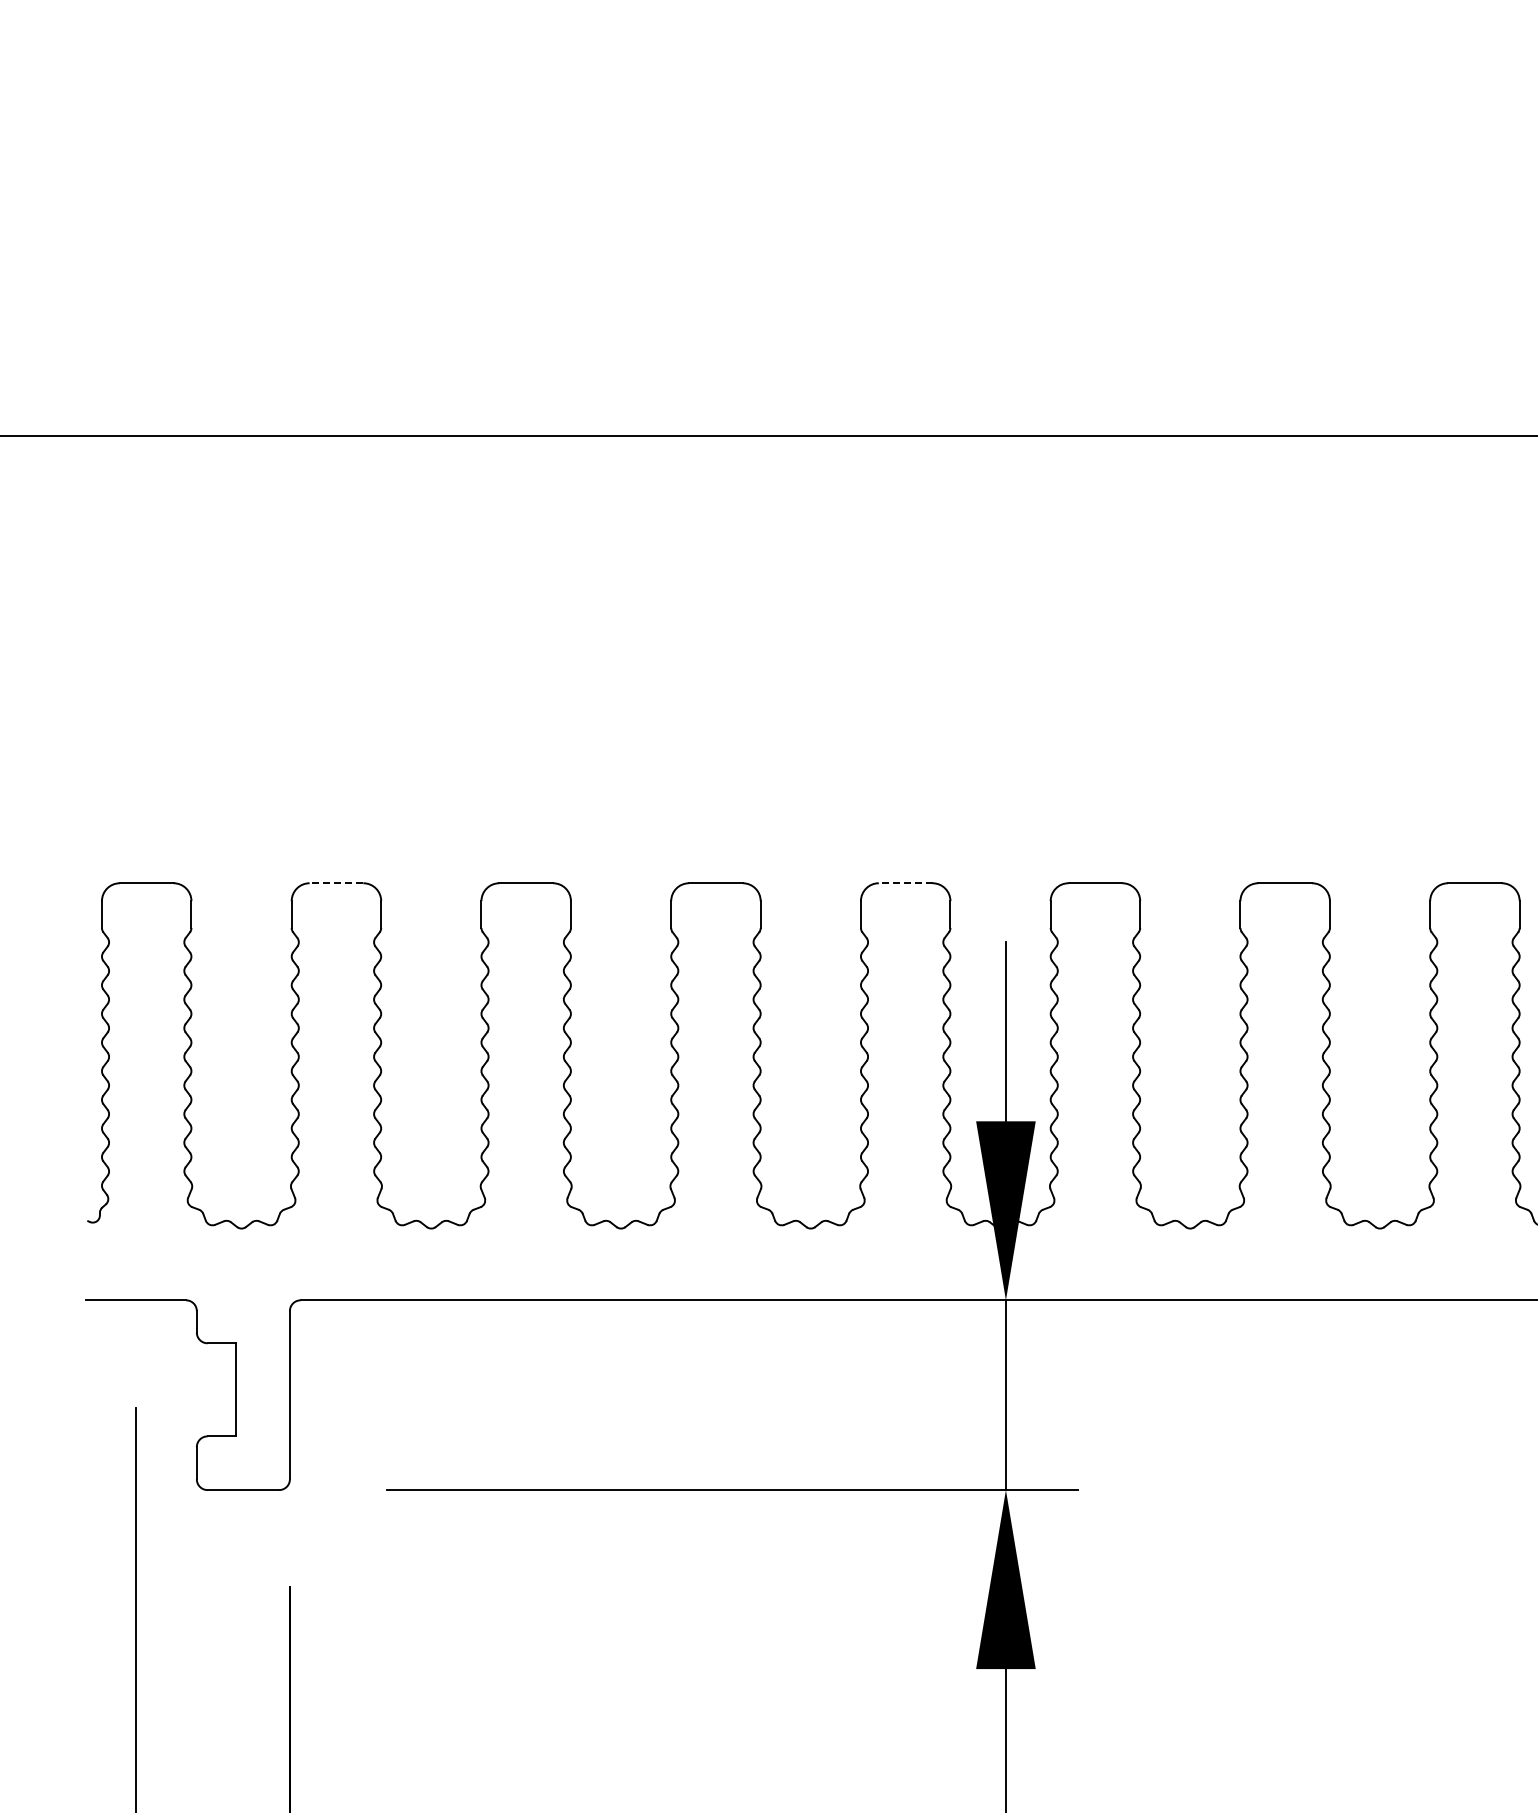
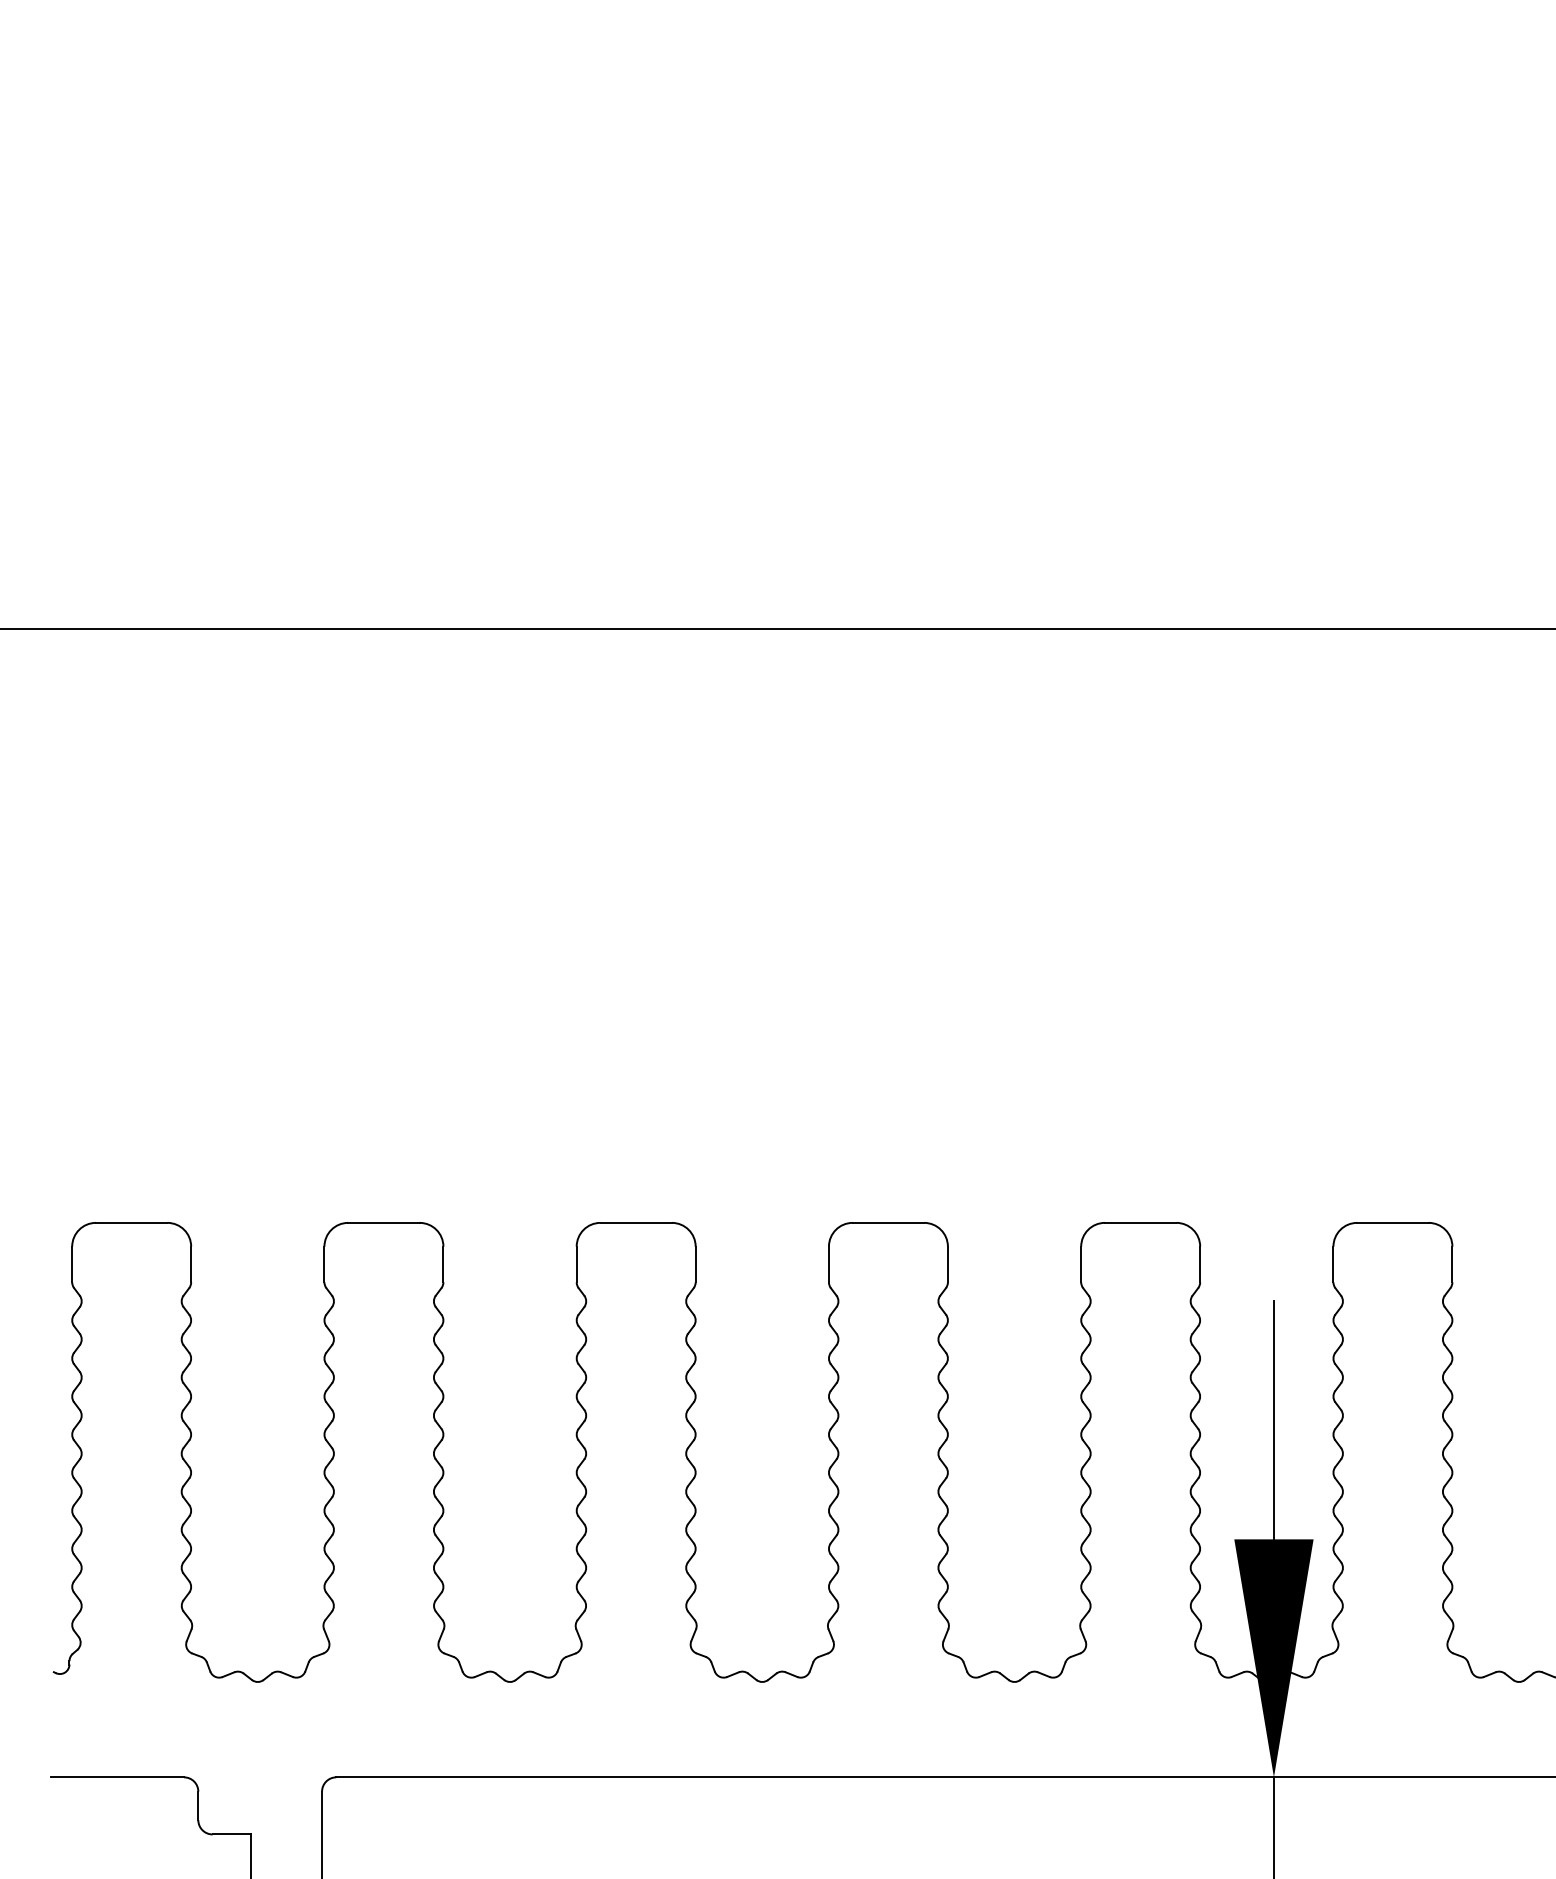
line: (336, 883) -> (383, 1223), dashed -> solid
line: (905, 883) -> (1140, 1223), dashed -> solid

